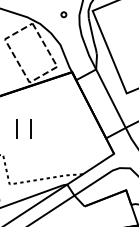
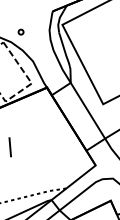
part: (63, 14) -> (20, 31), moved

